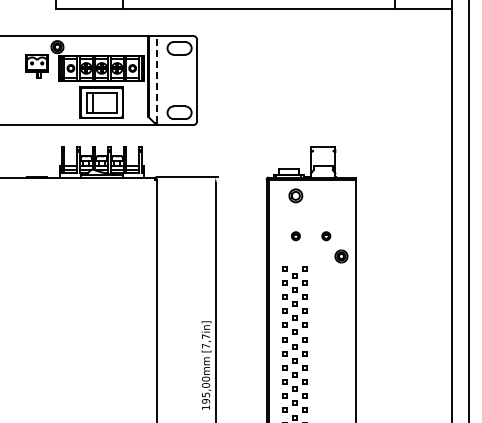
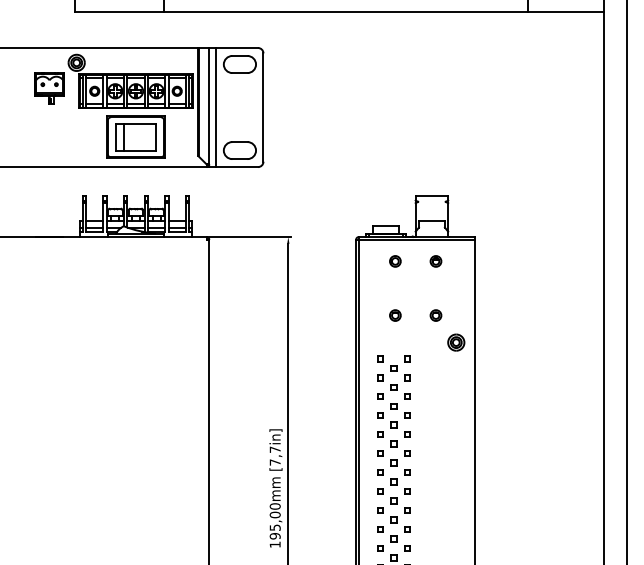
line: (156, 79) -> (209, 106), dashed -> solid
line: (161, 80) -> (215, 107), added
part: (295, 195) -> (394, 261), size x0.62
part: (326, 195) -> (436, 261), added

